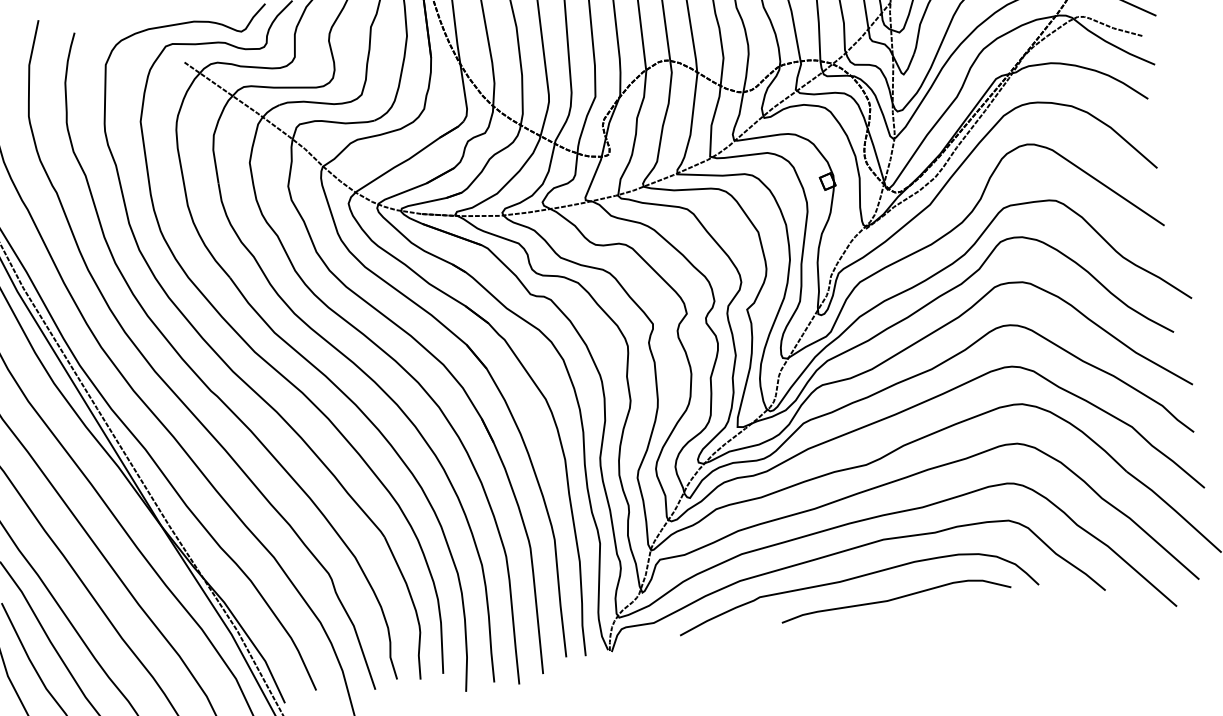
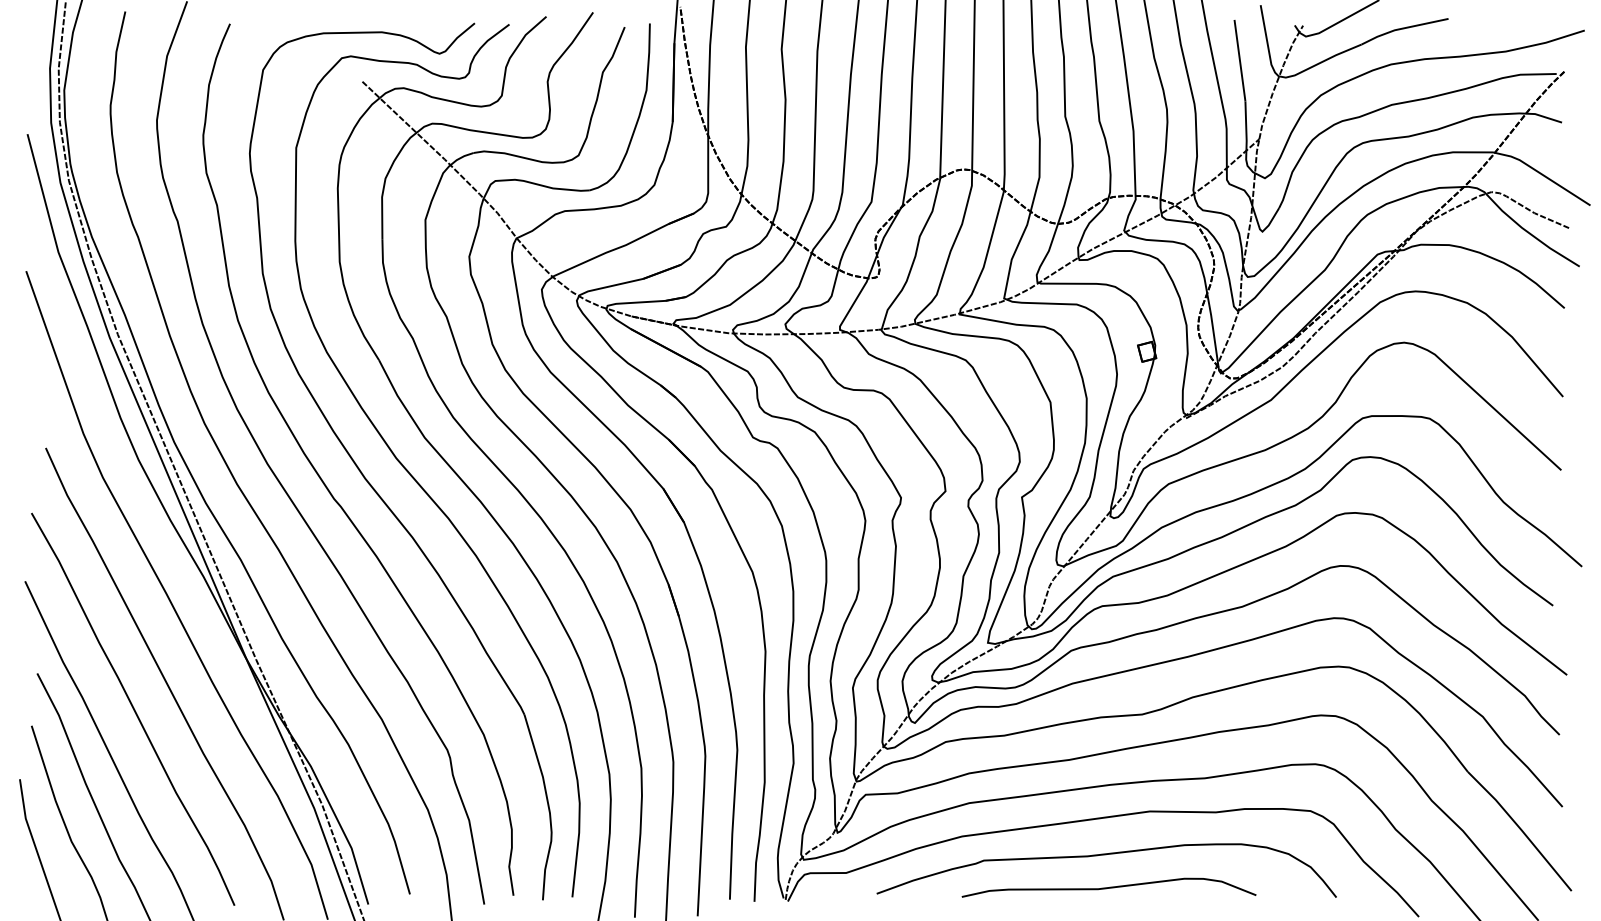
curve: (895, 598) -> (1108, 887), moved

